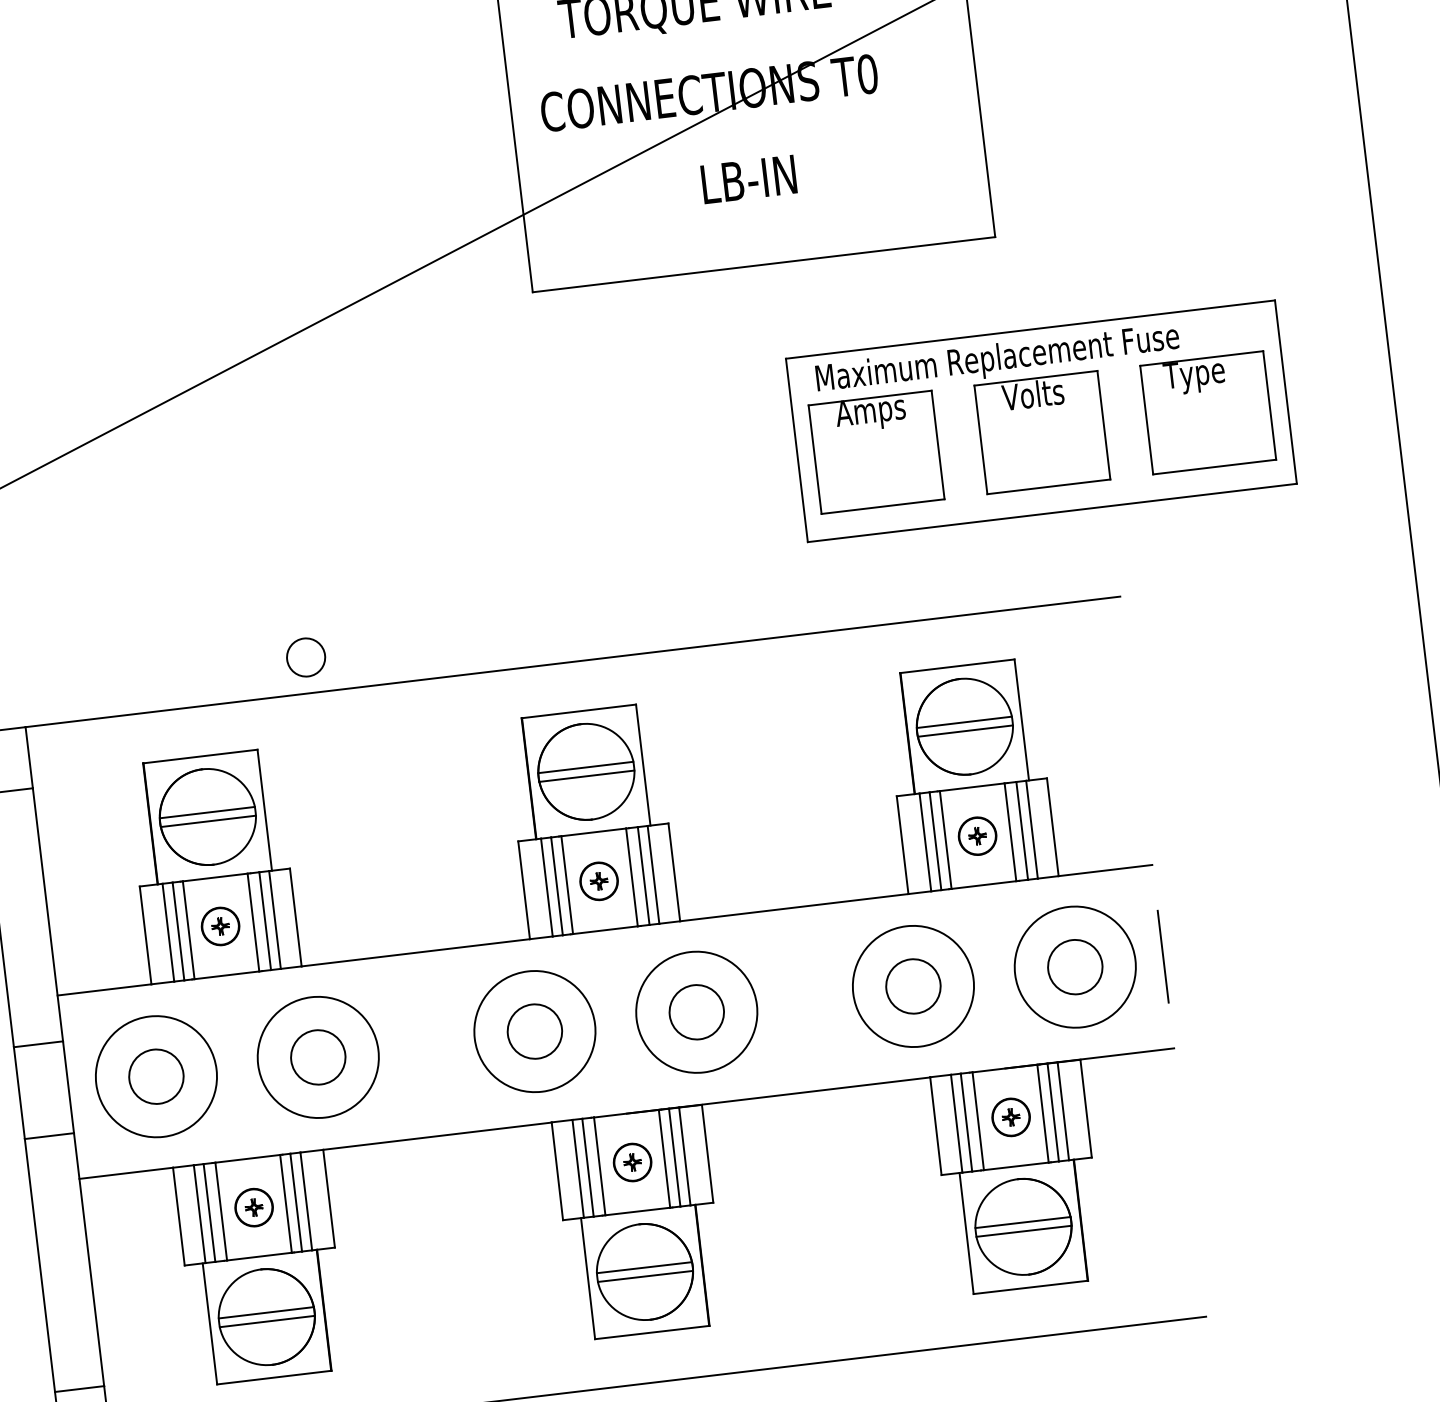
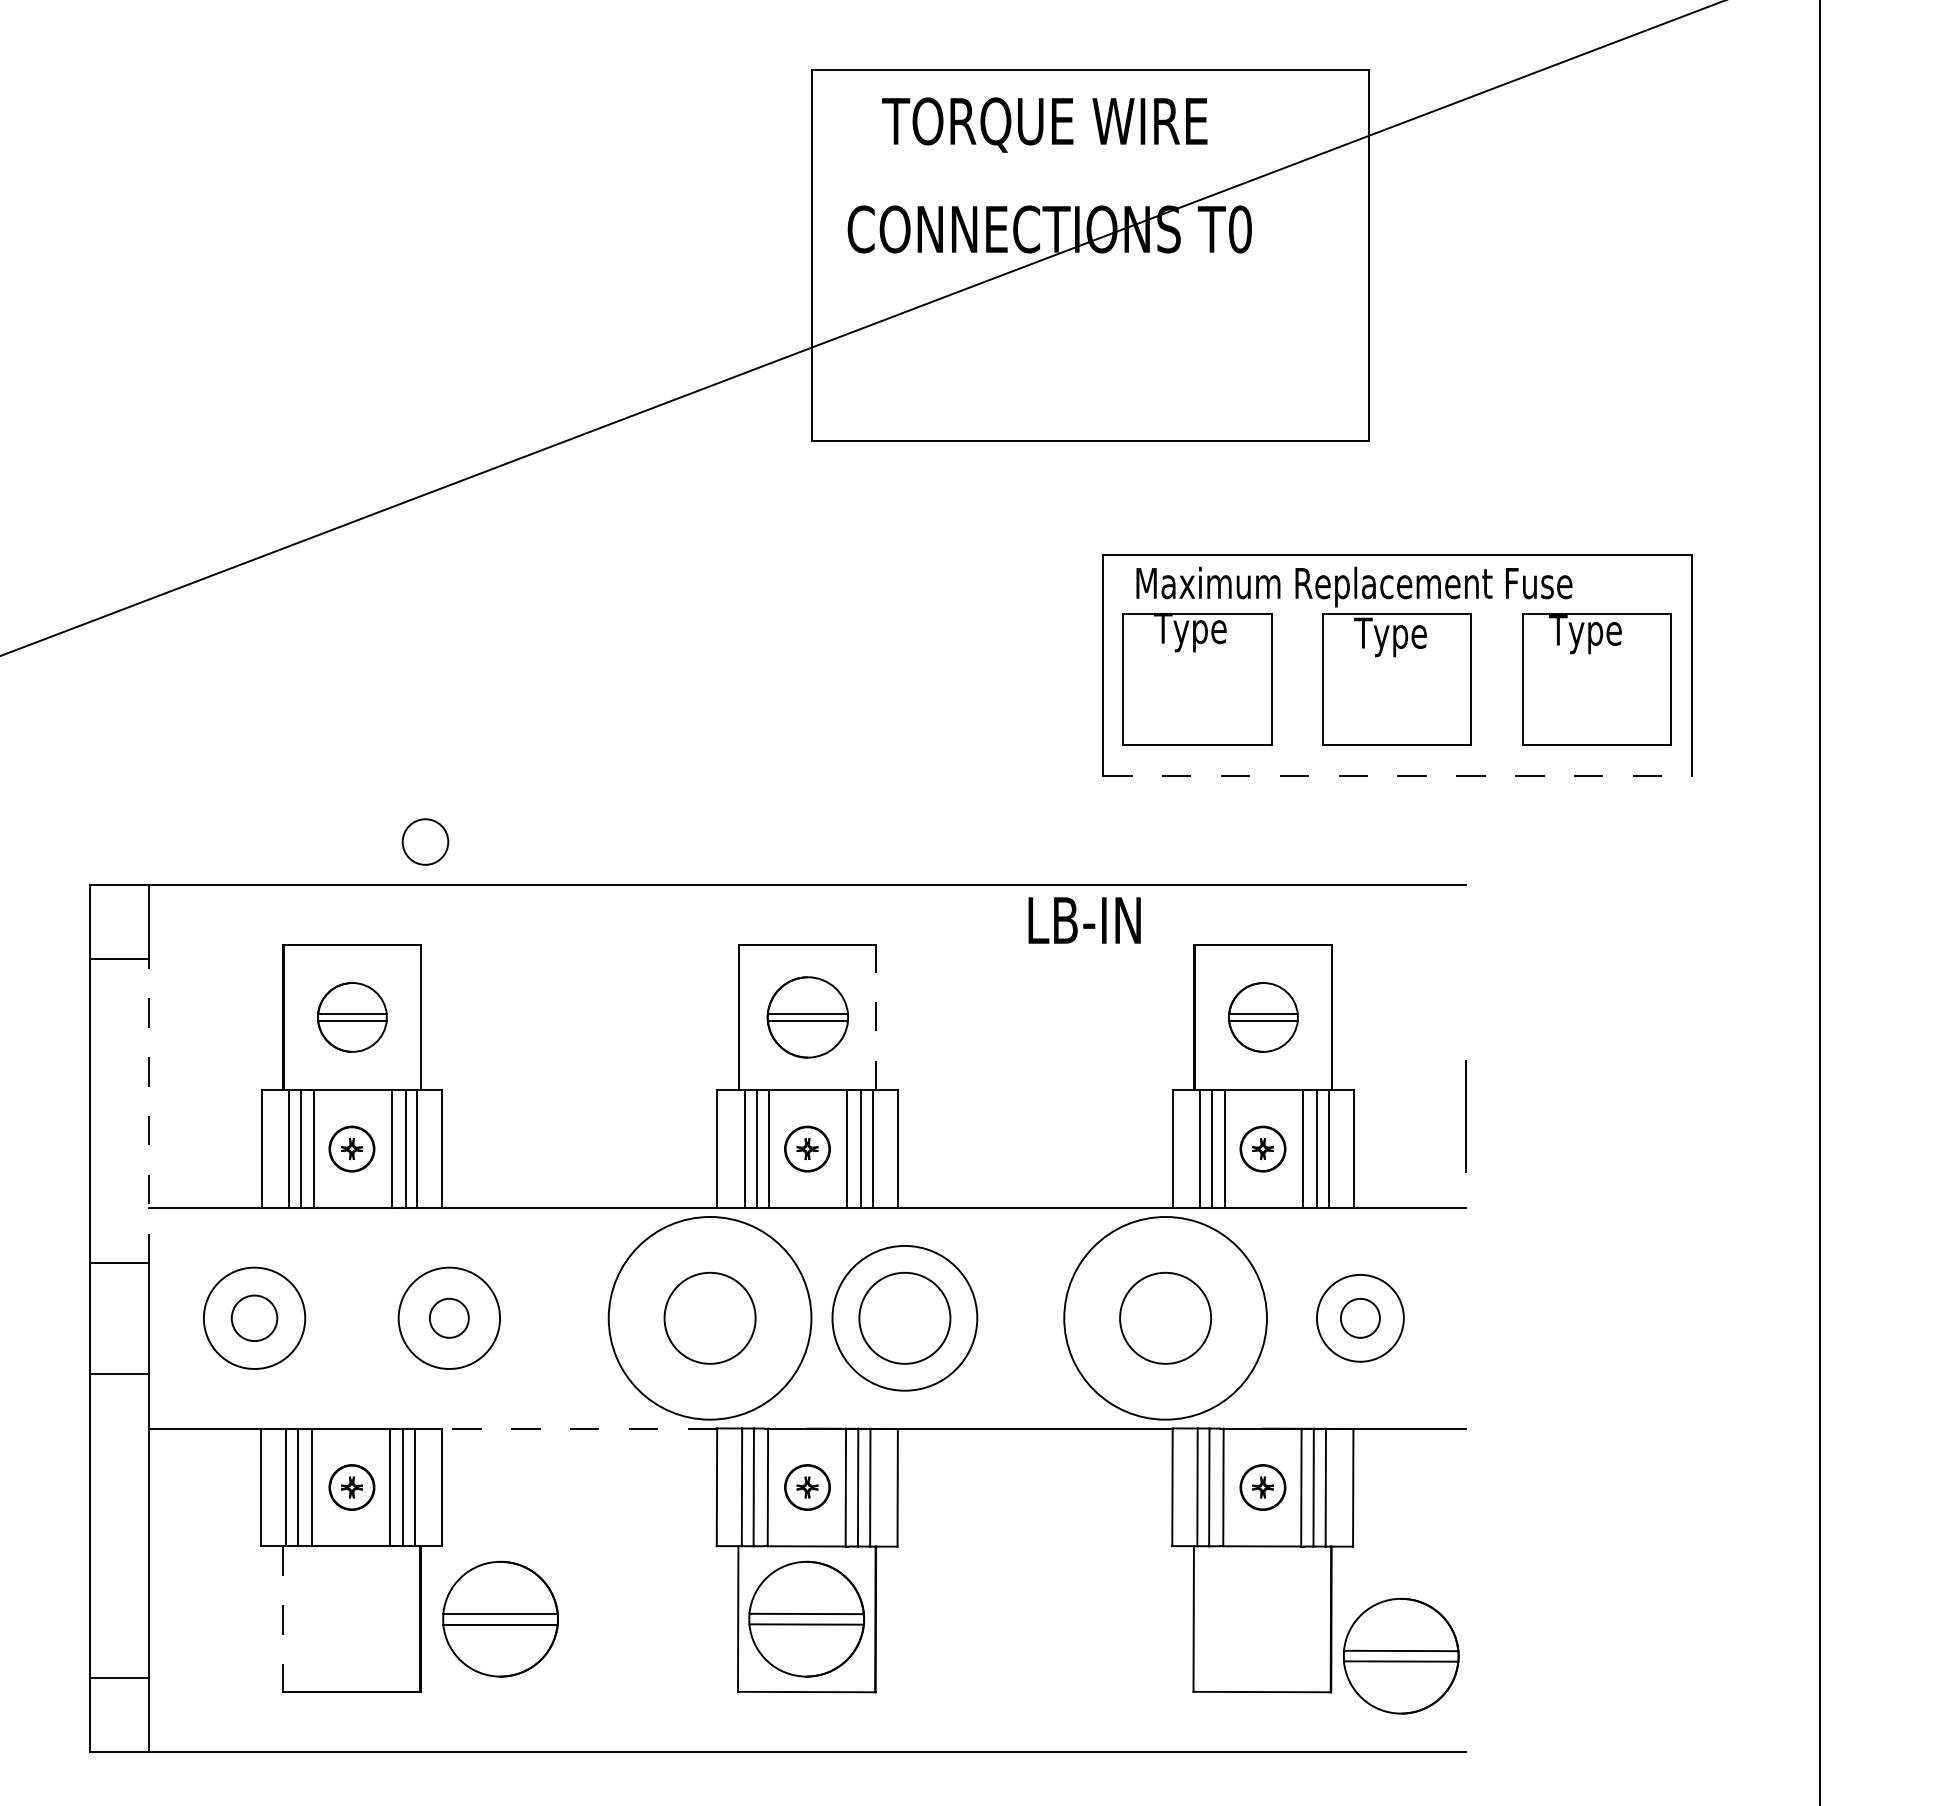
text: (748, 179) -> (1084, 920), moved
text: (1032, 397) -> (1390, 636), Volts -> Type
text: (870, 414) -> (1195, 633), Amps -> Type
line: (1052, 513) -> (1397, 776), solid -> dashed
circle: (306, 657) -> (425, 841), moved
part: (964, 726) -> (1263, 1017), size x0.6
line: (643, 765) -> (876, 1017), solid -> dashed
part: (586, 771) -> (807, 1017), size x0.7
part: (208, 817) -> (352, 1017), size x0.6
line: (47, 914) -> (148, 1110), solid -> dashed
line: (1162, 956) -> (1465, 1116), moved
circle: (1074, 966) -> (1359, 1317), size x0.6
circle: (1075, 966) -> (1360, 1317), size x0.6
circle: (913, 985) -> (1165, 1317), size x1.4
circle: (913, 985) -> (1165, 1317), size x1.4
circle: (696, 1011) -> (904, 1317), size x1.4
circle: (534, 1030) -> (709, 1317), size x1.4
circle: (534, 1030) -> (709, 1317), size x1.4
circle: (317, 1056) -> (448, 1317), size x0.6
circle: (317, 1056) -> (448, 1317), size x0.7
circle: (156, 1076) -> (254, 1317), size x0.7
circle: (156, 1076) -> (254, 1317), size x0.7
line: (437, 1136) -> (579, 1428), solid -> dashed
part: (1023, 1226) -> (1401, 1655), moved
part: (266, 1316) -> (500, 1618), moved
line: (210, 1324) -> (283, 1619), solid -> dashed

